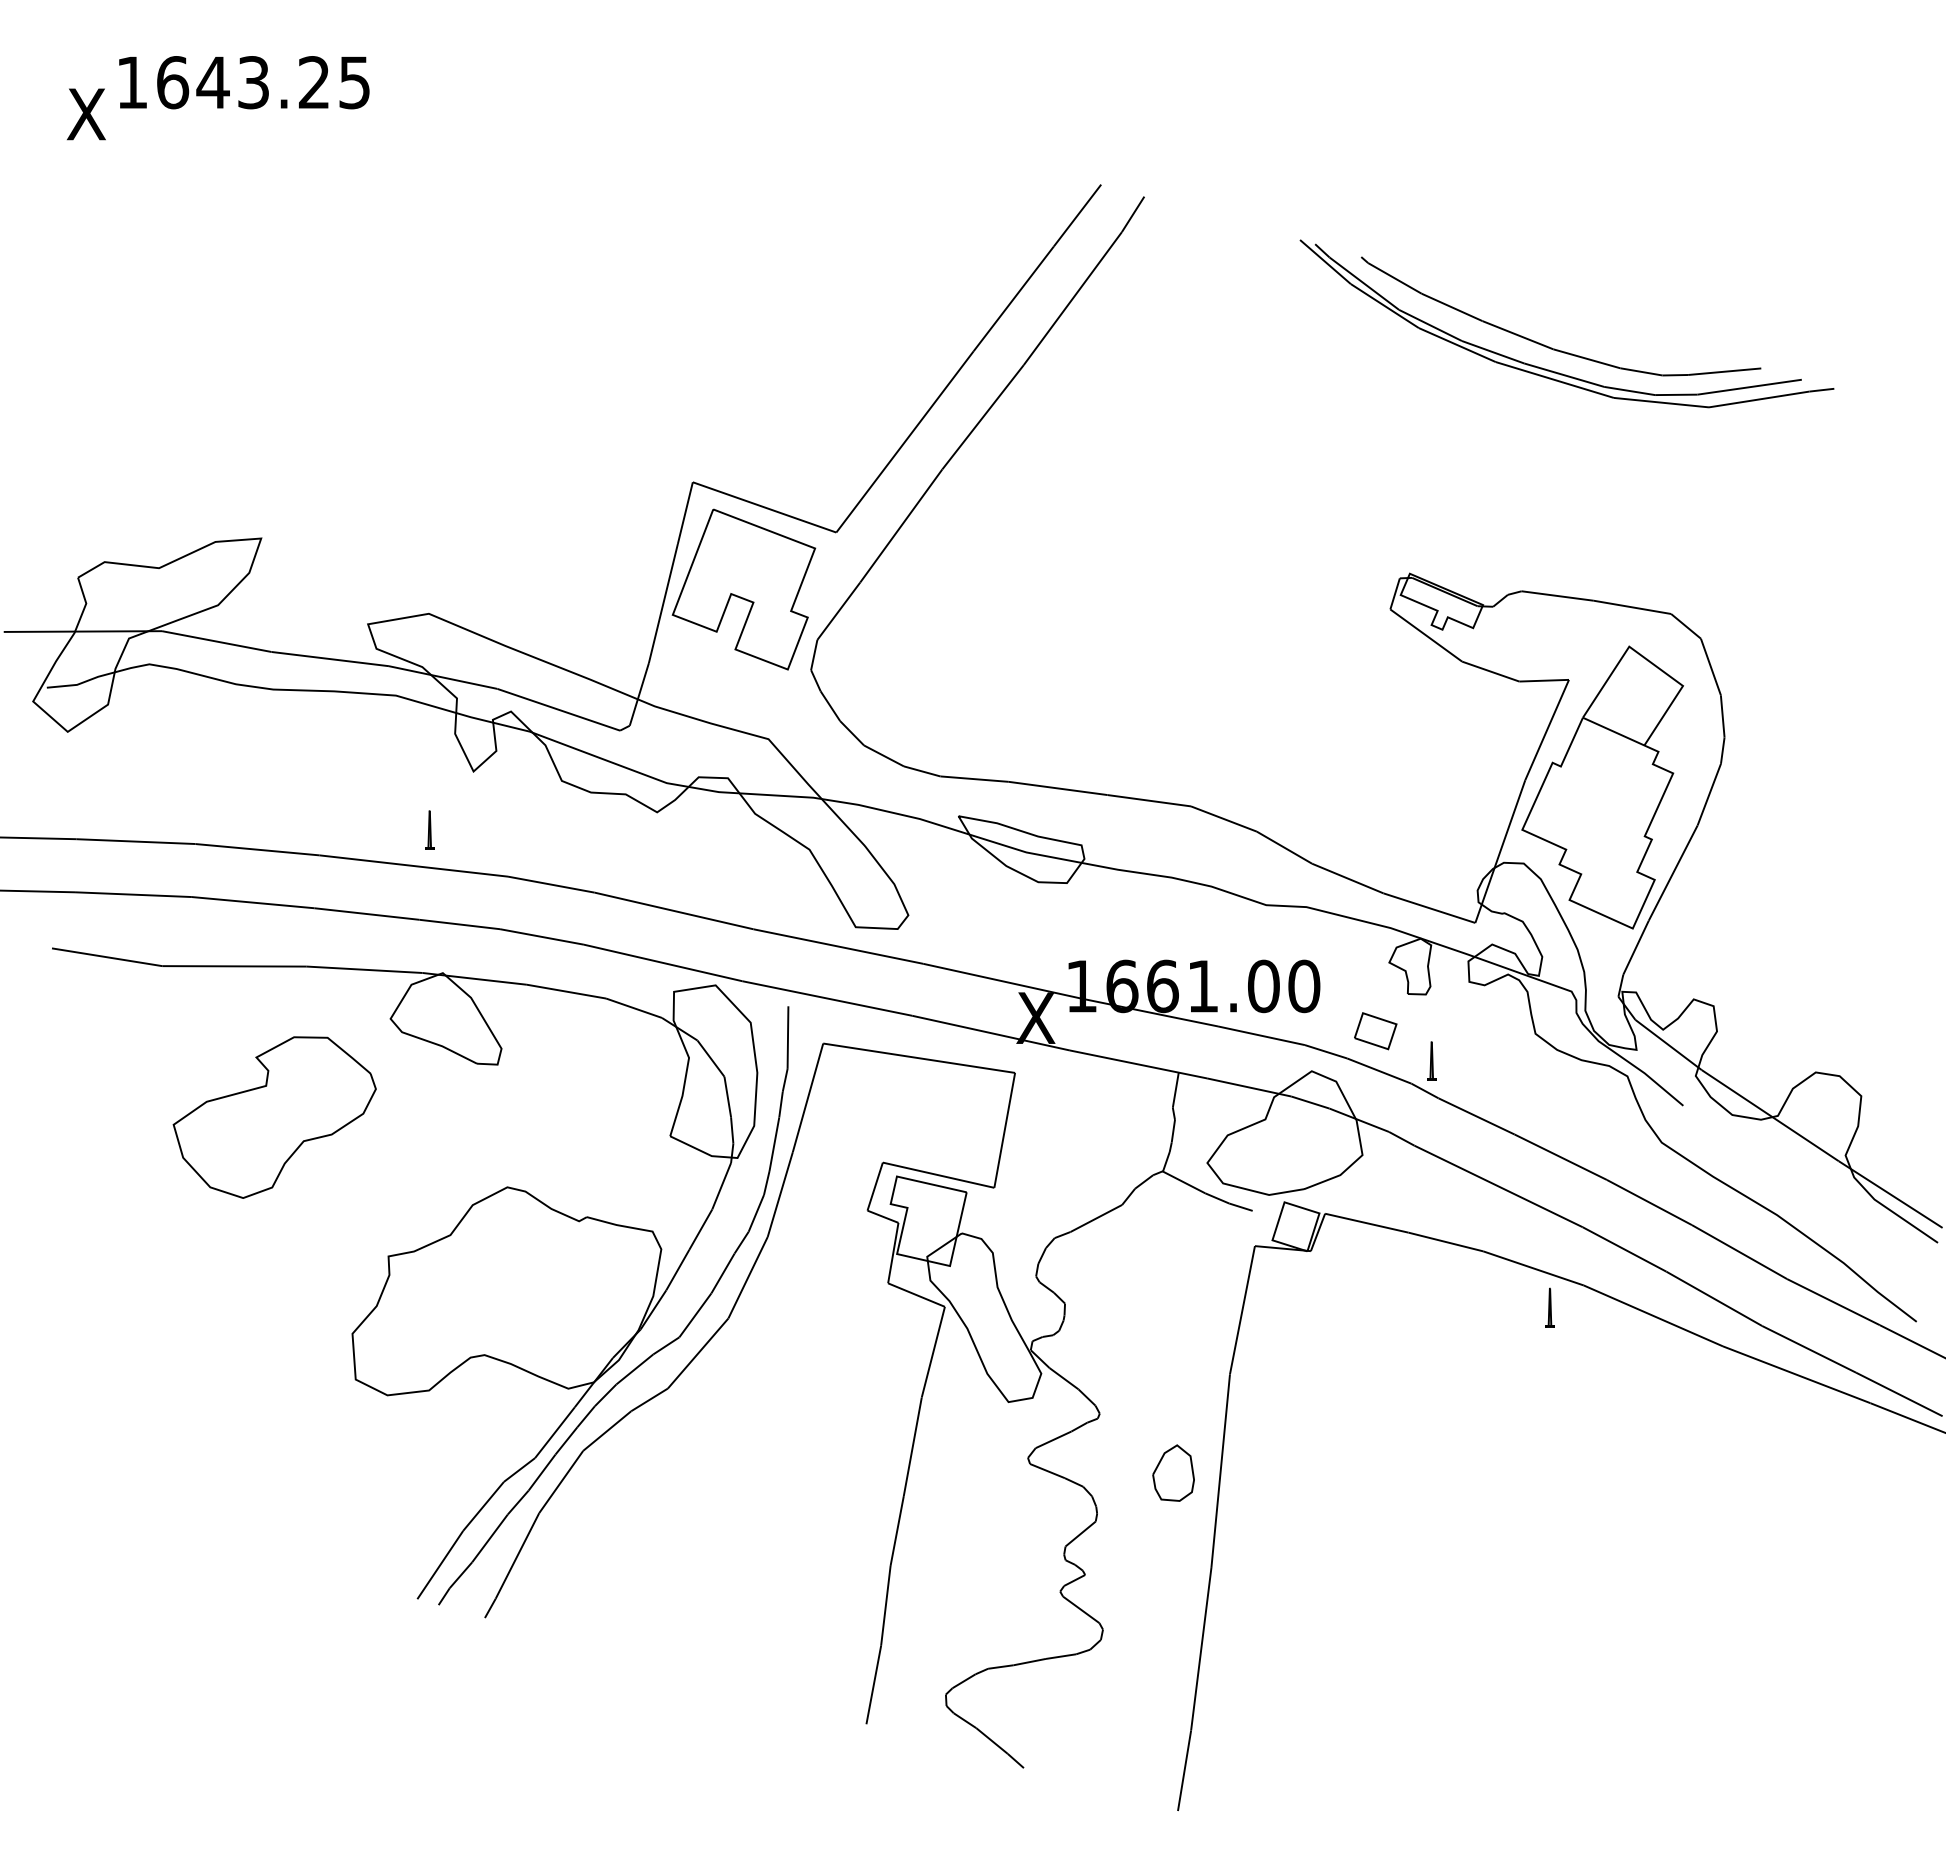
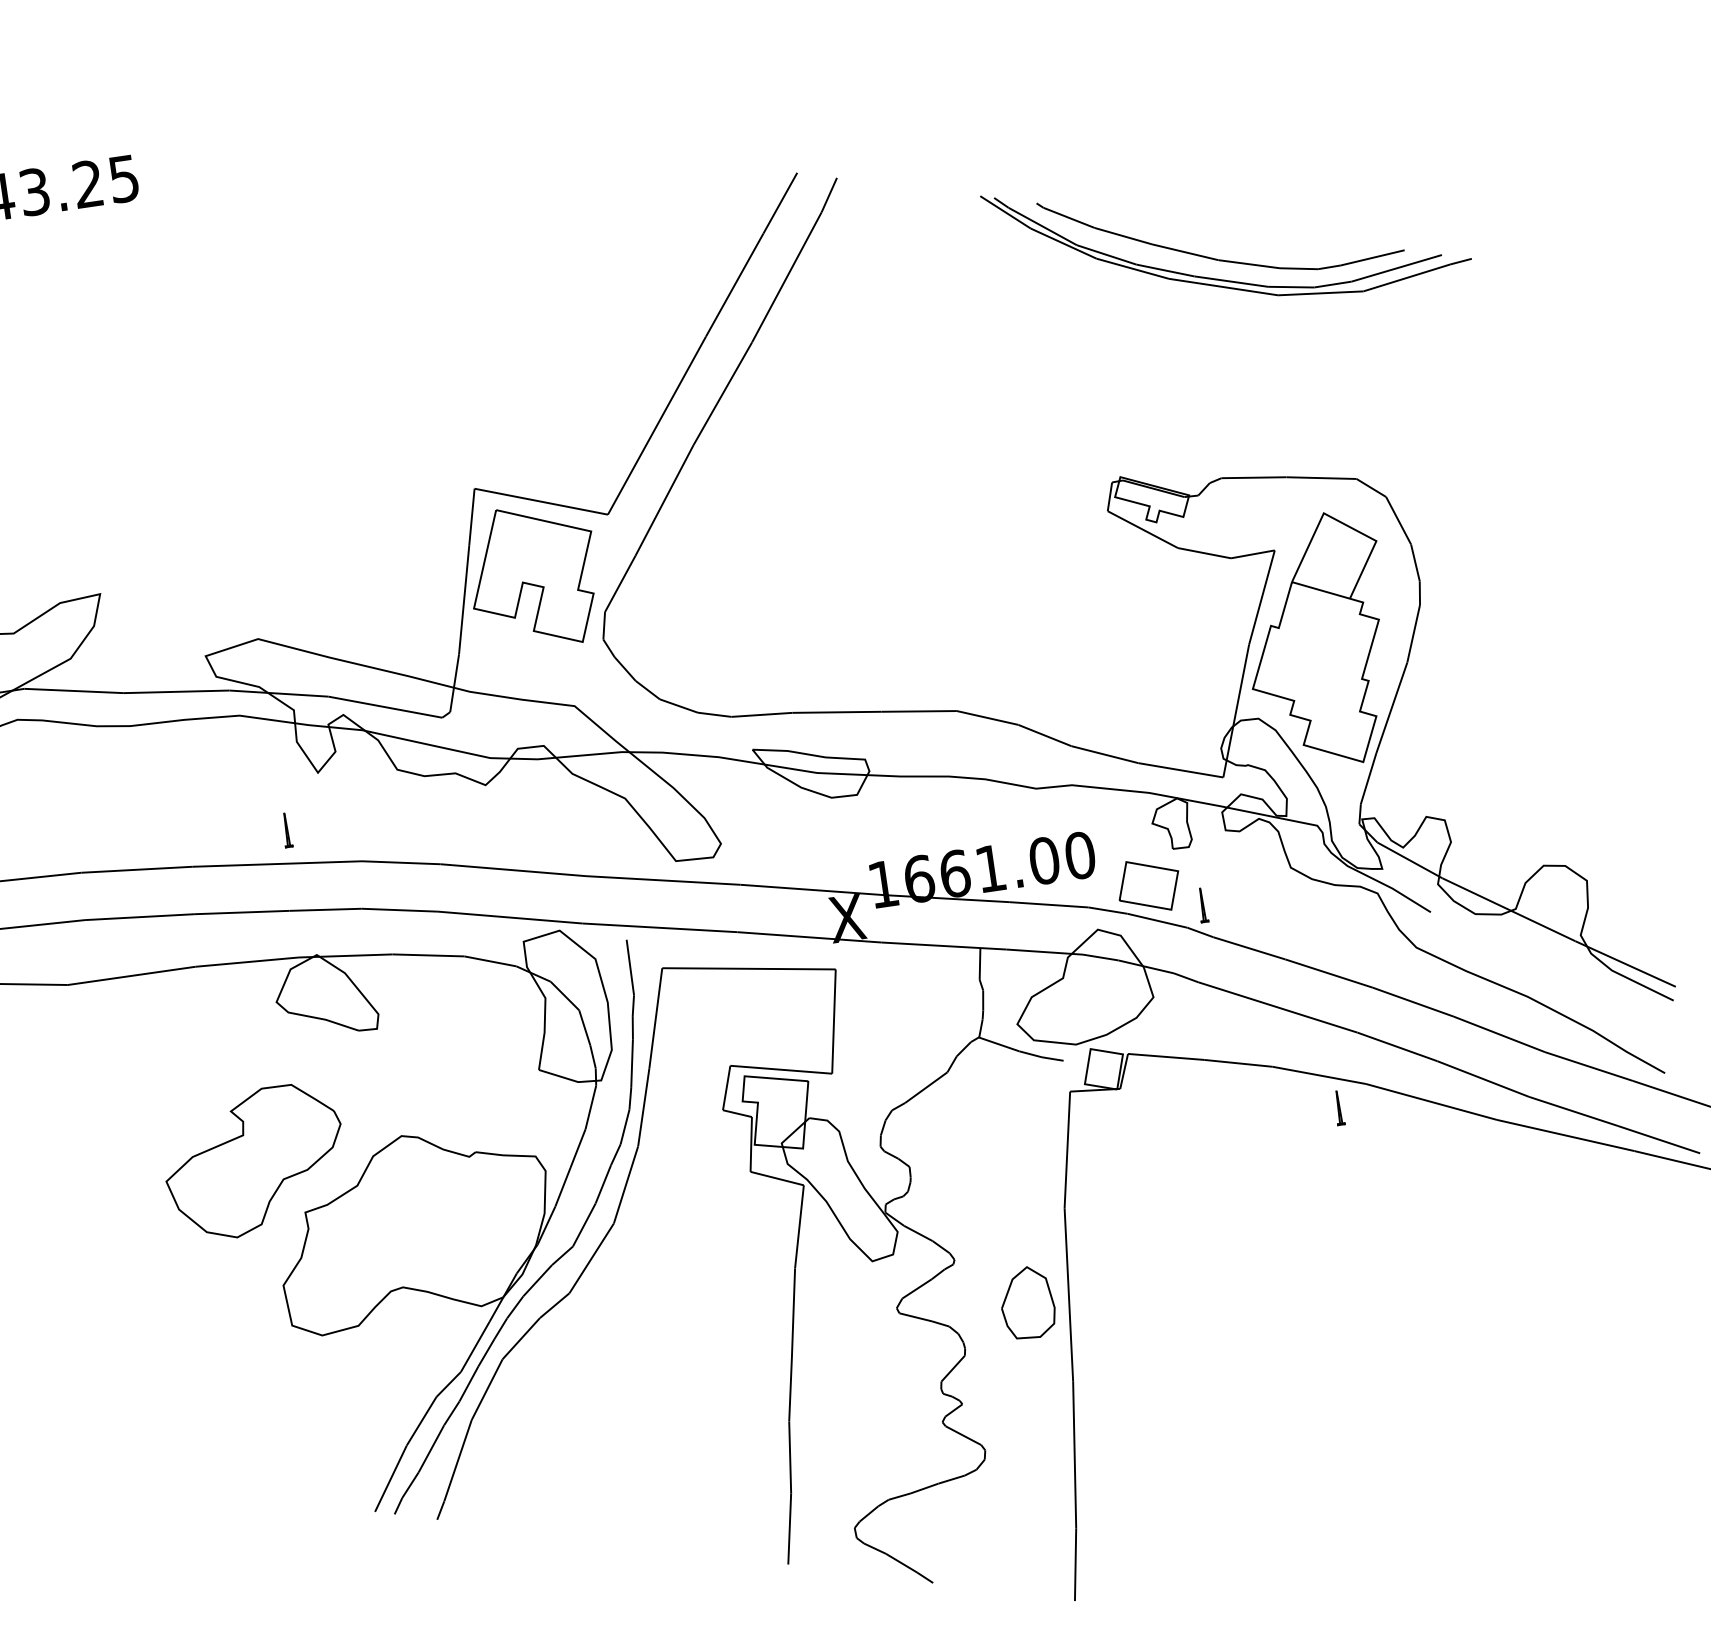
part: (1375, 1031) -> (1149, 886), size x1.67
part: (274, 1117) -> (254, 1162), moved
part: (1173, 1472) -> (1027, 1302), size x1.43

